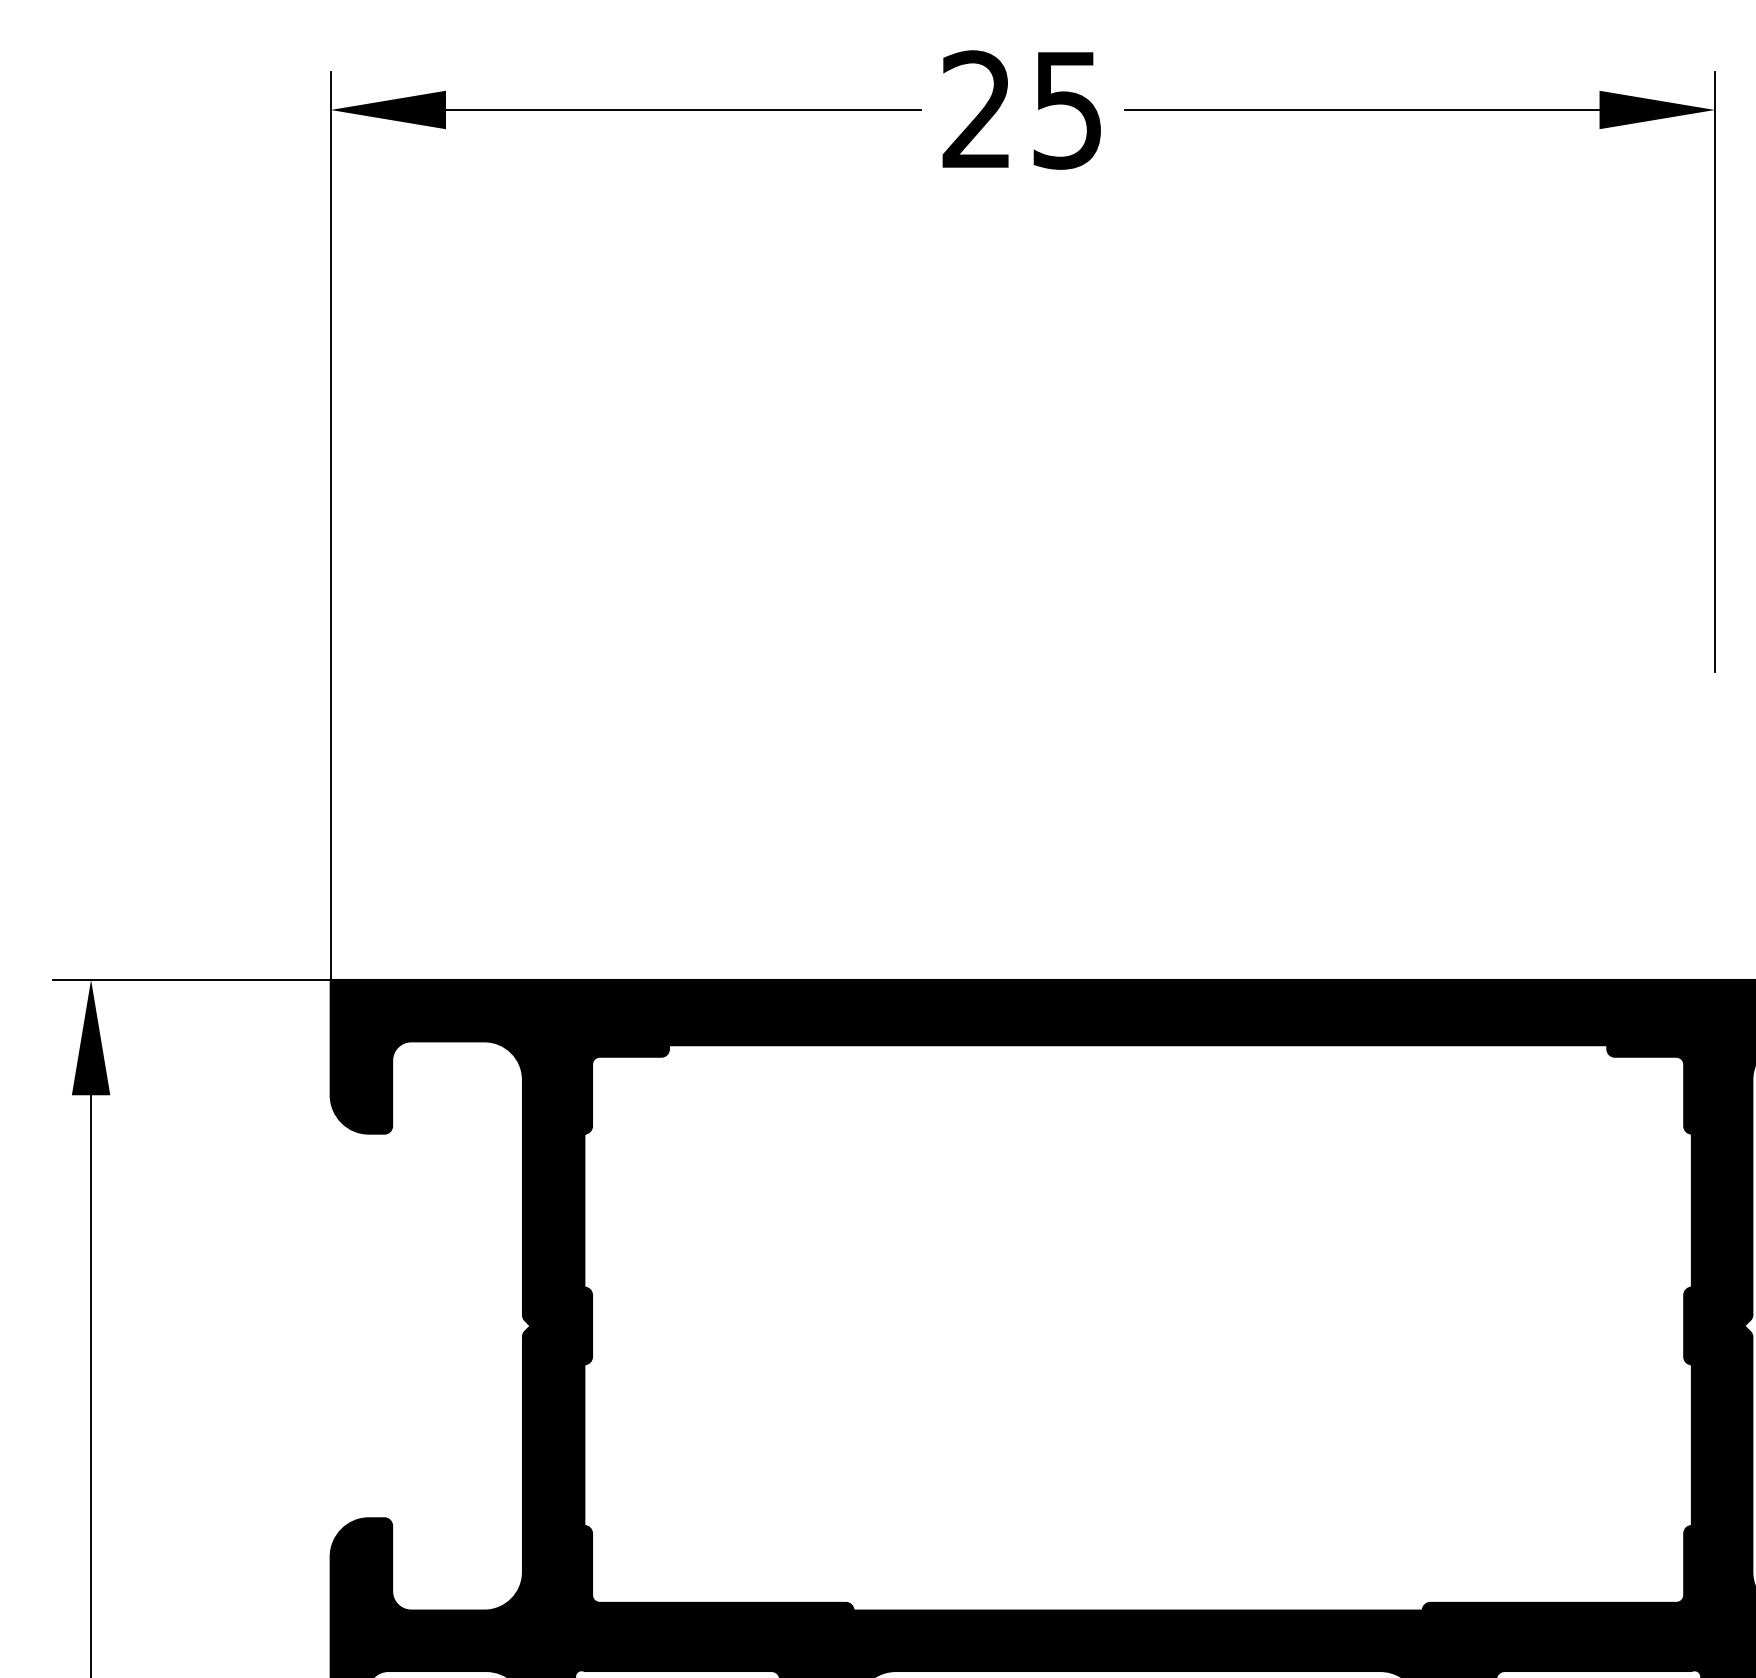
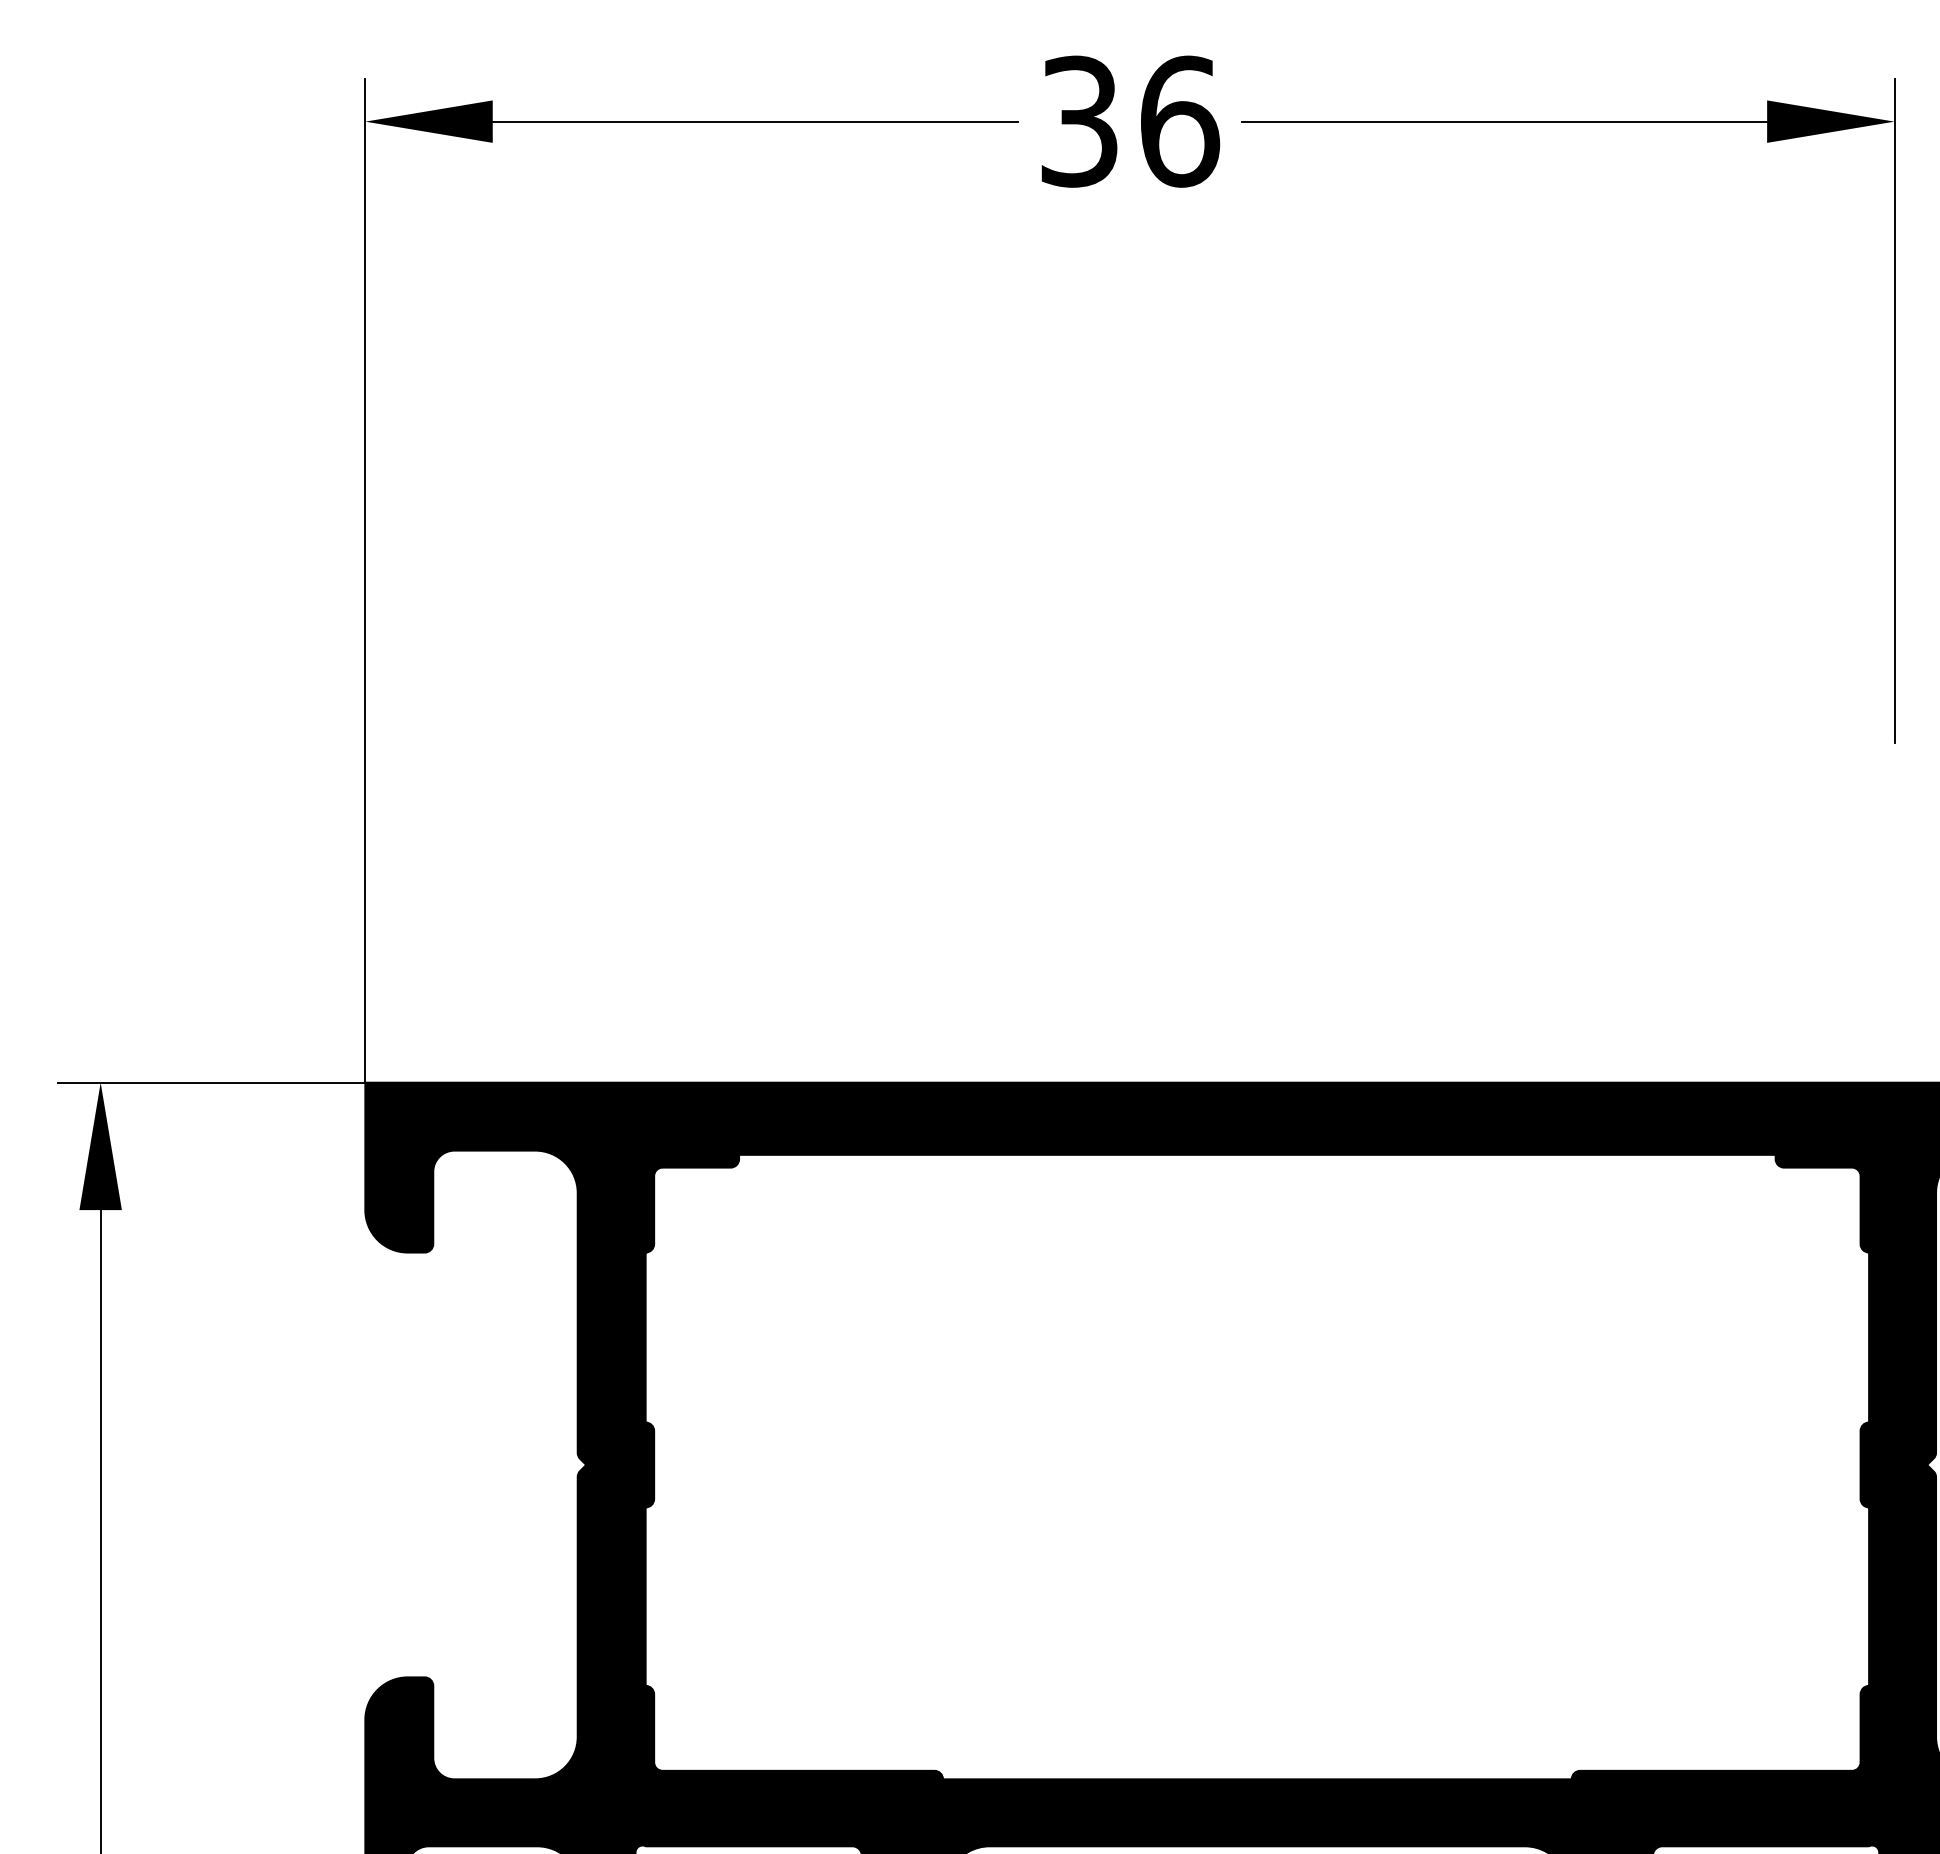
text: (1023, 109) -> (1130, 121), 25 -> 36

